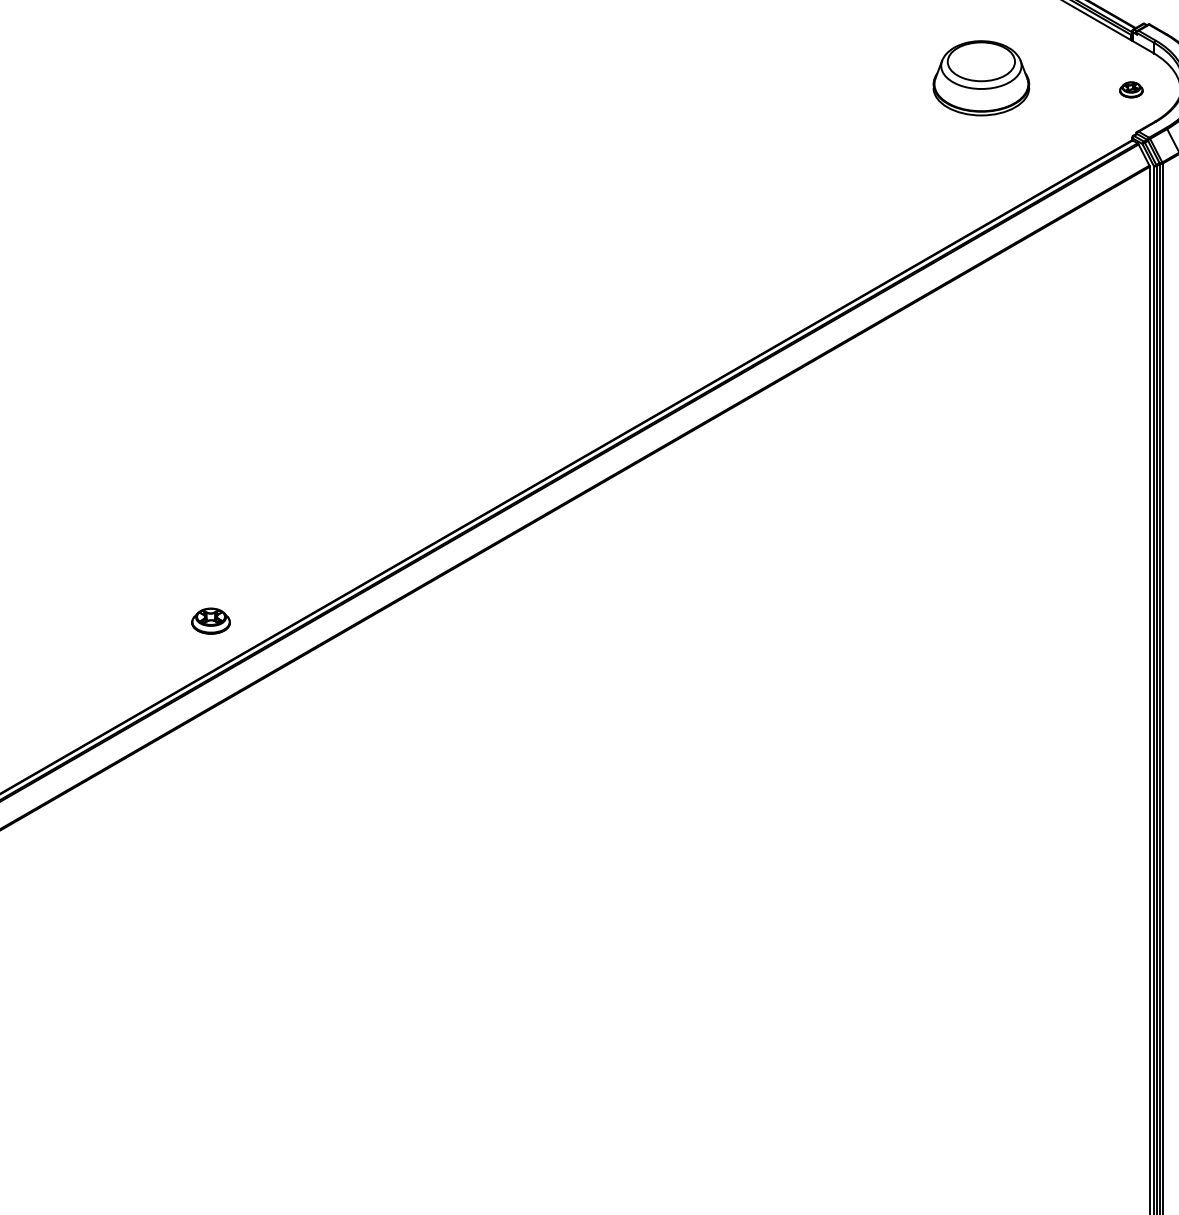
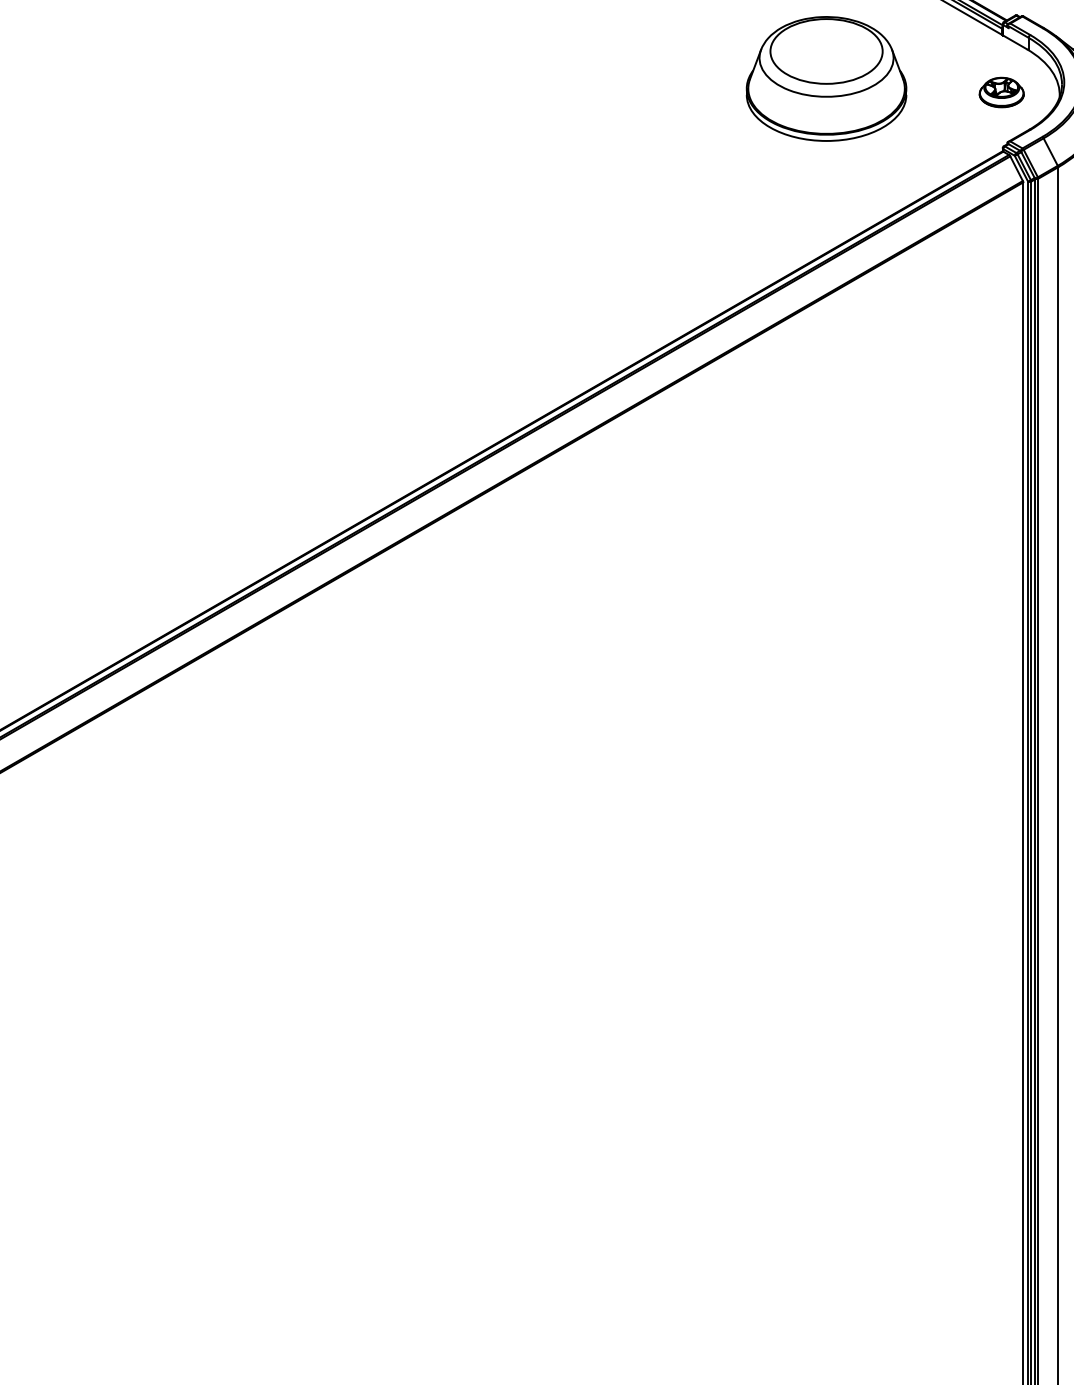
part: (981, 78) -> (826, 79), size x1.43
part: (1131, 89) -> (1001, 92), size x1.67

